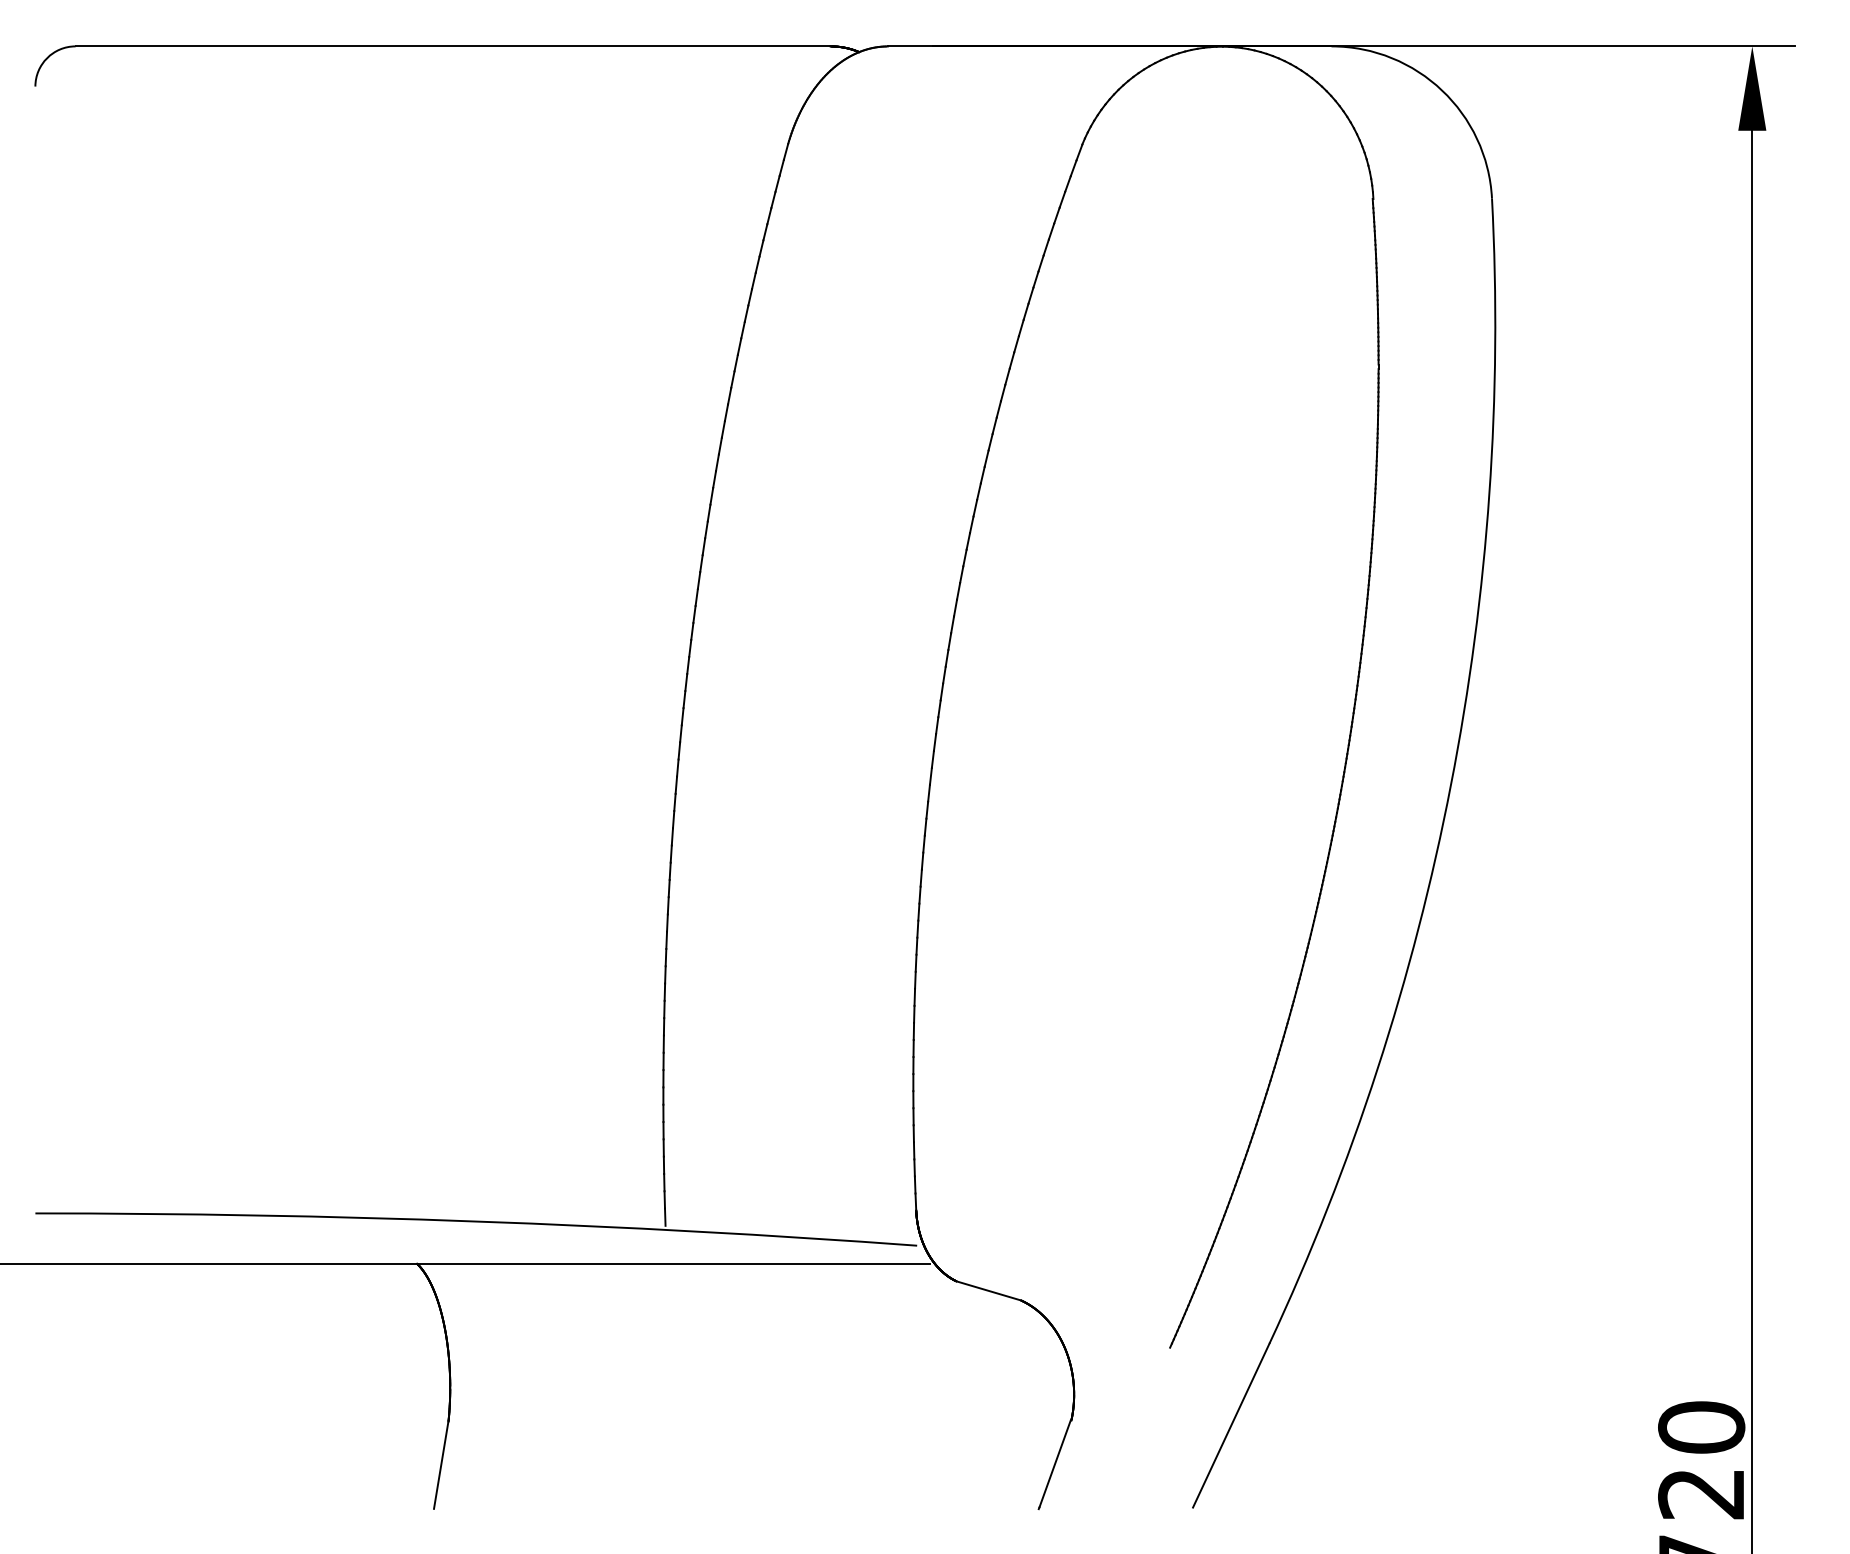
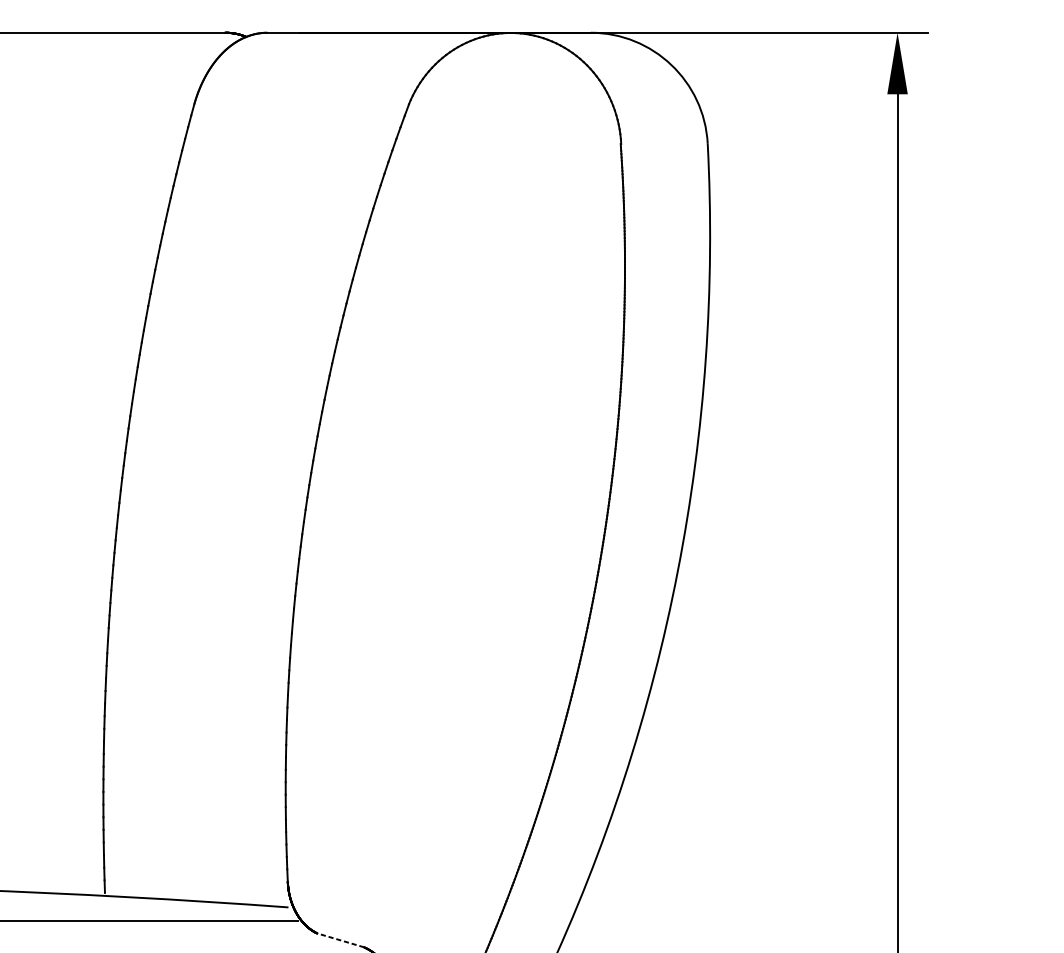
line: (988, 1290) -> (340, 940), solid -> dashed

